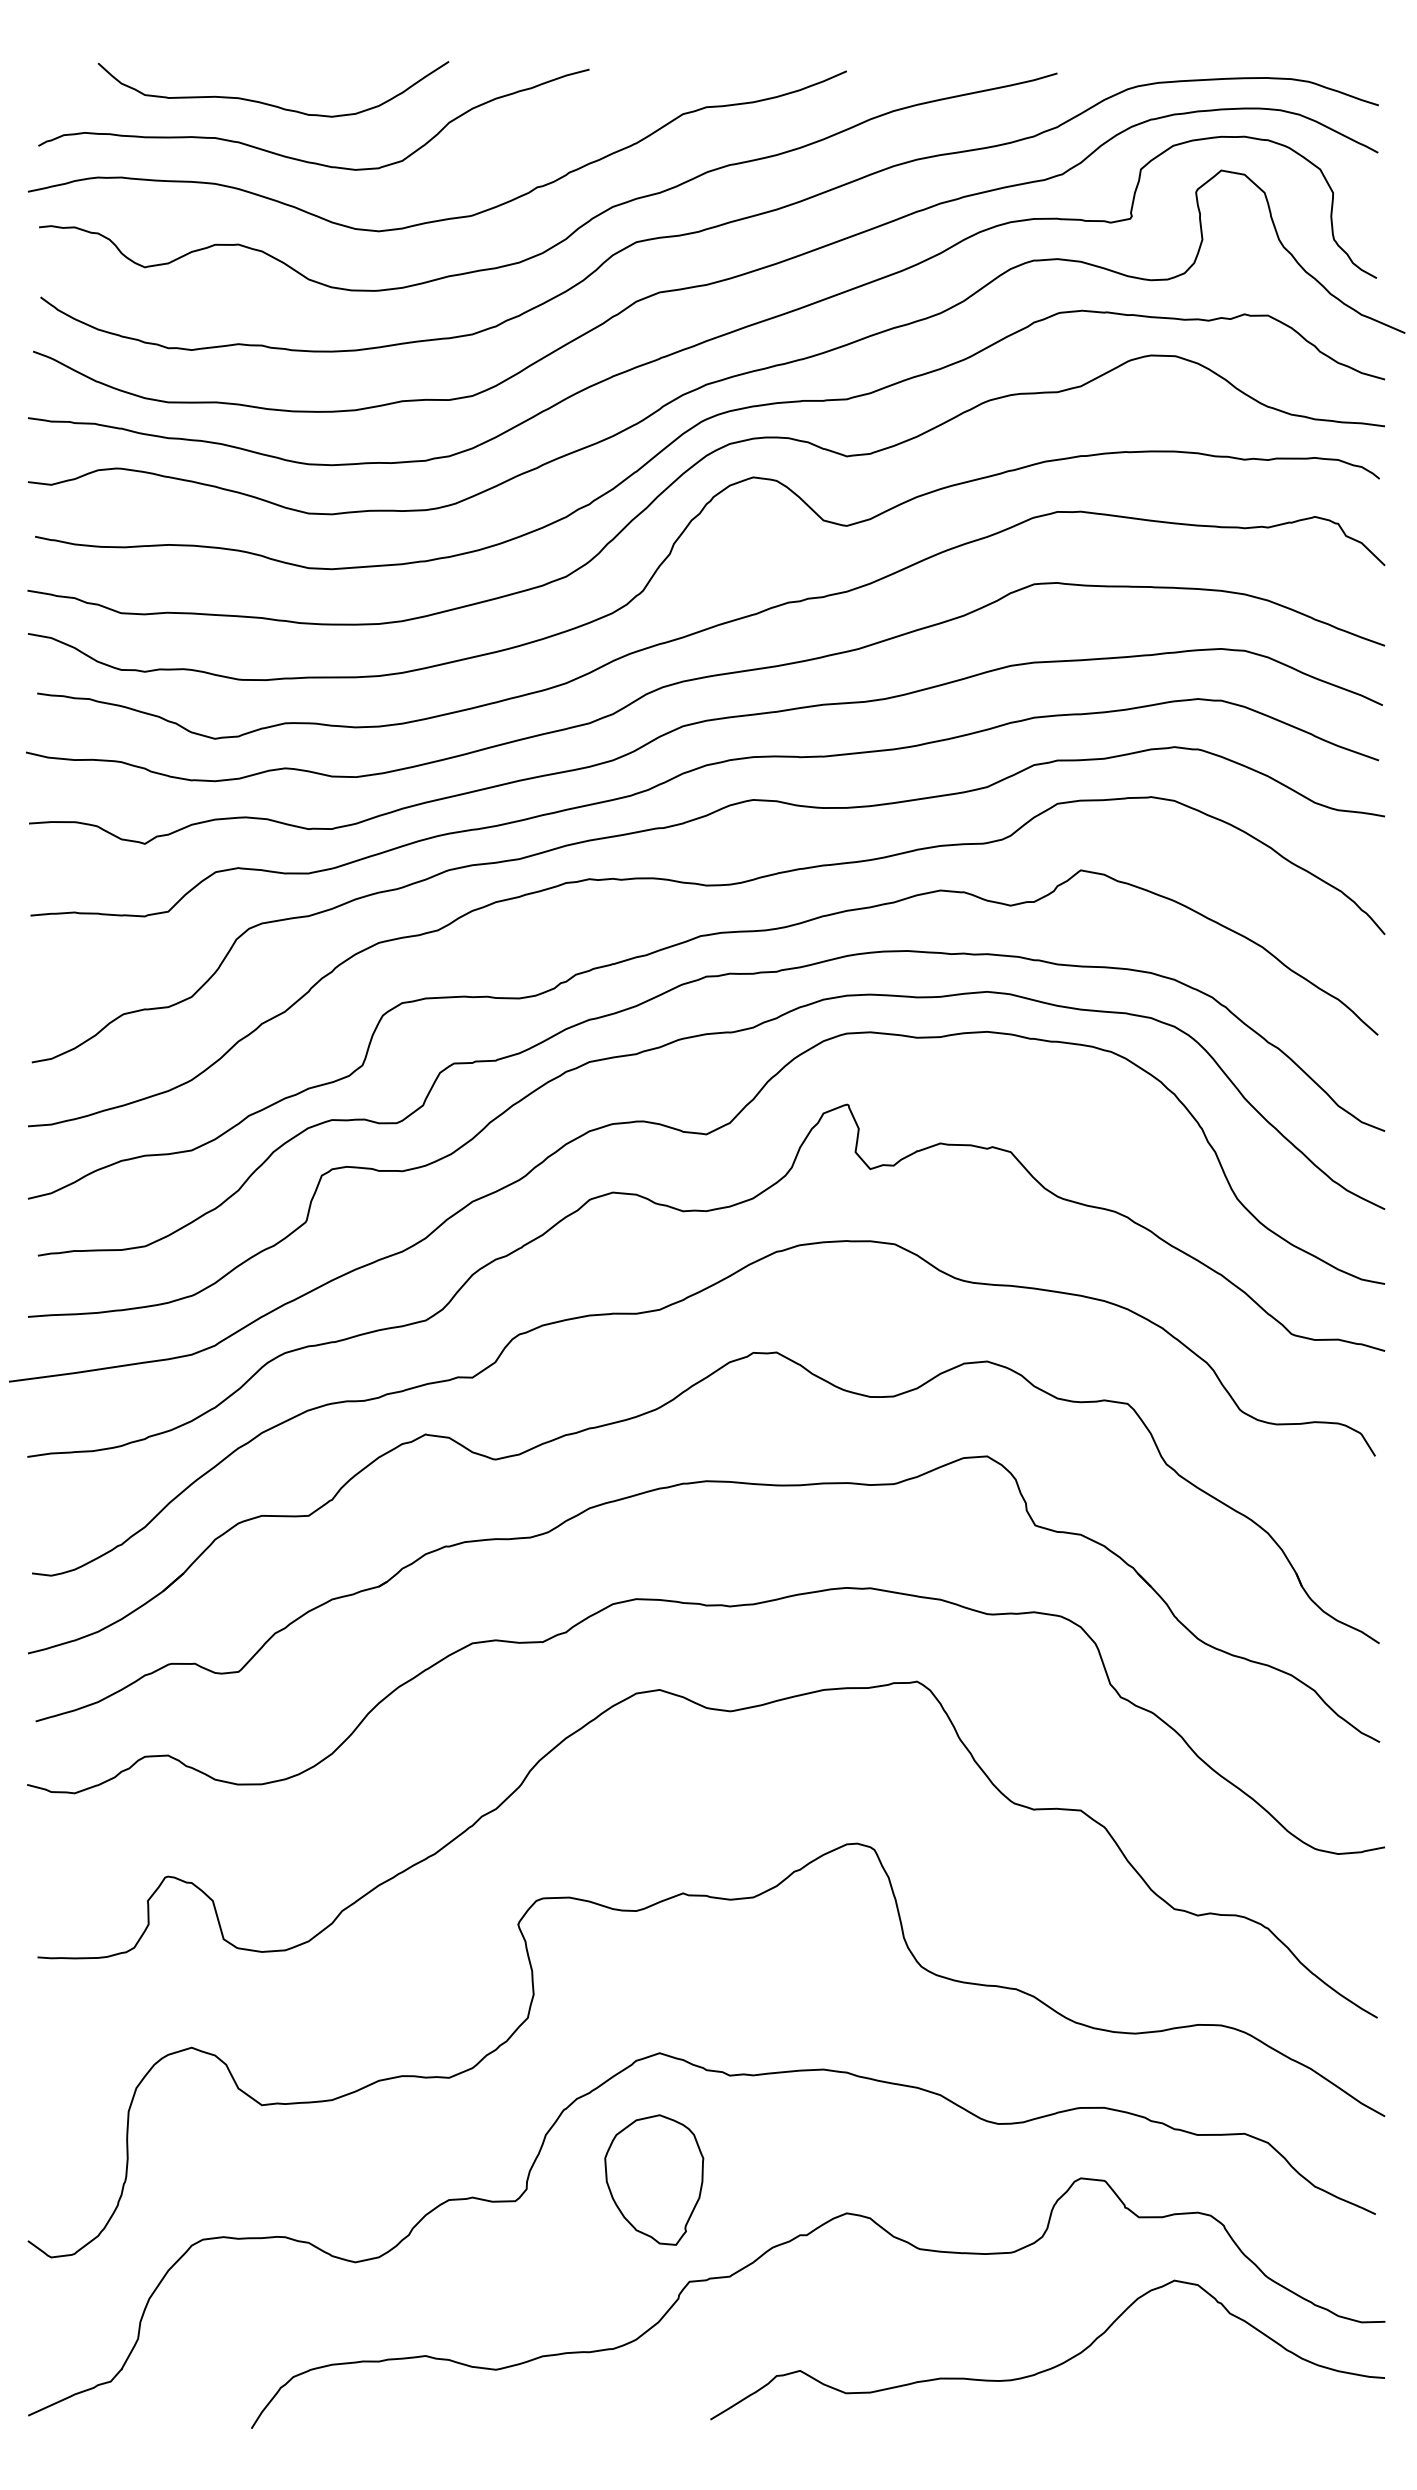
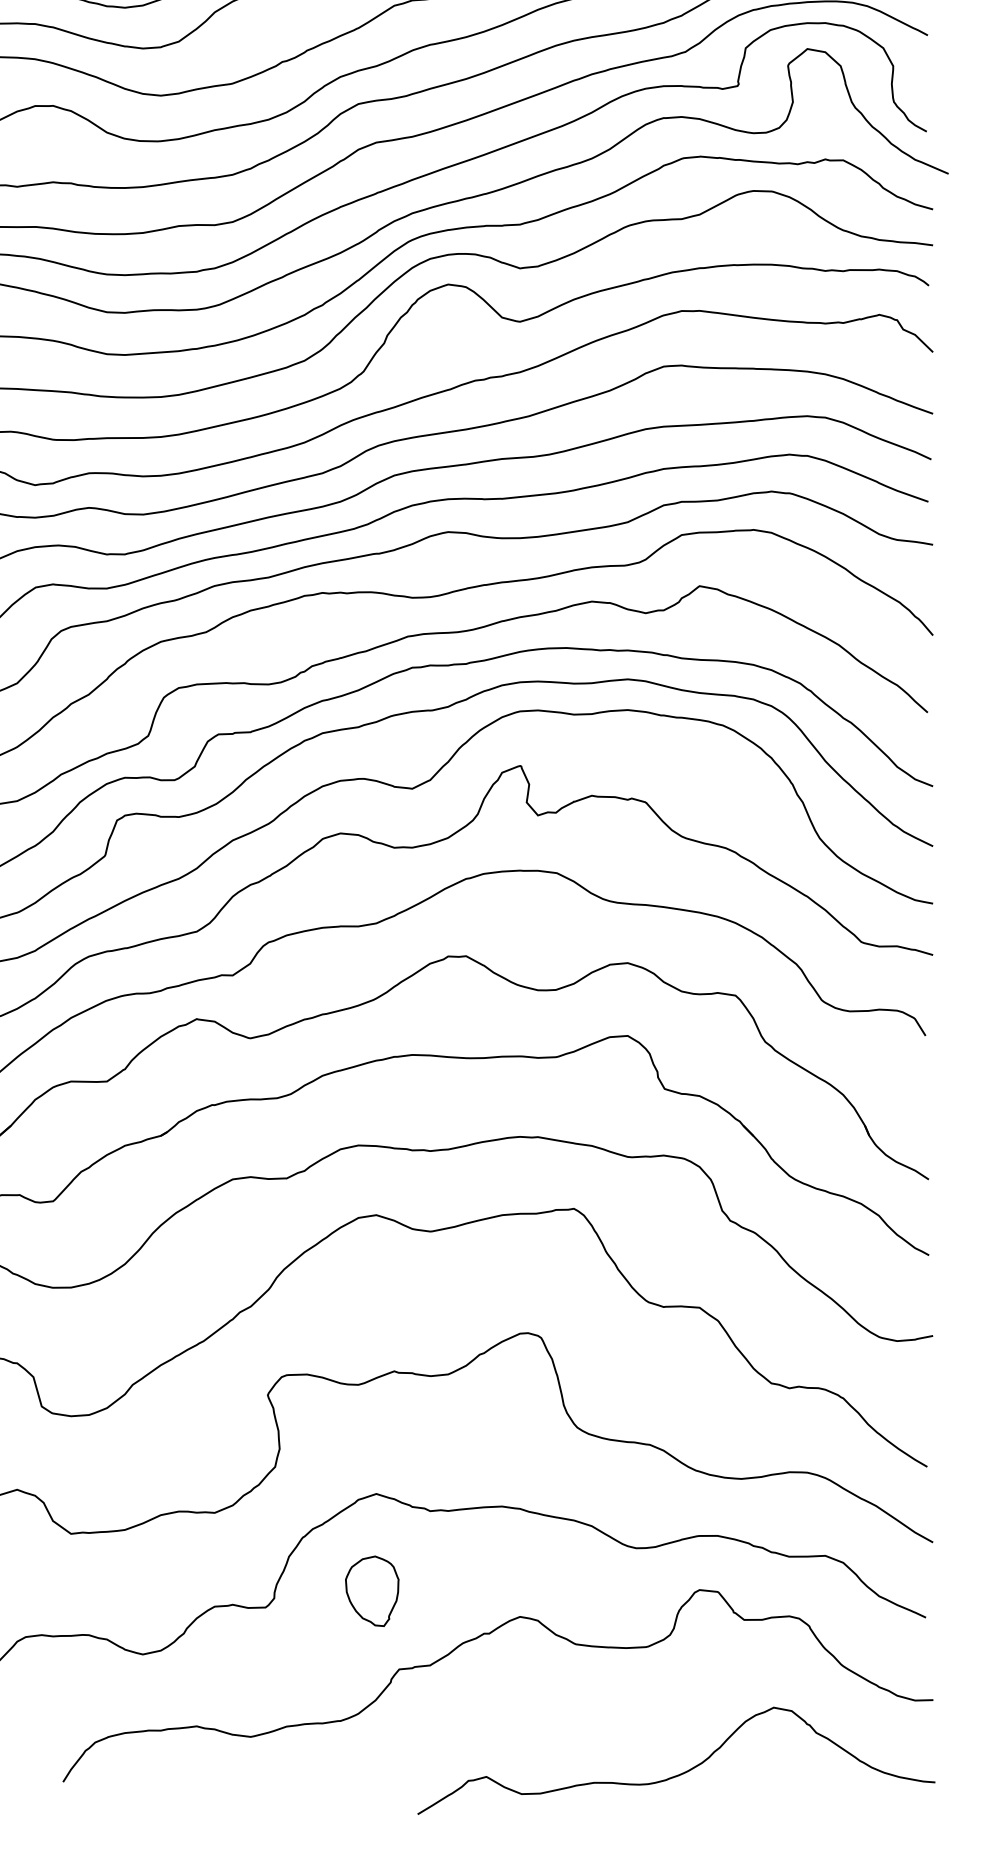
part: (654, 2179) -> (372, 1590), size x0.7
curve: (1055, 2365) -> (682, 1772), moved

